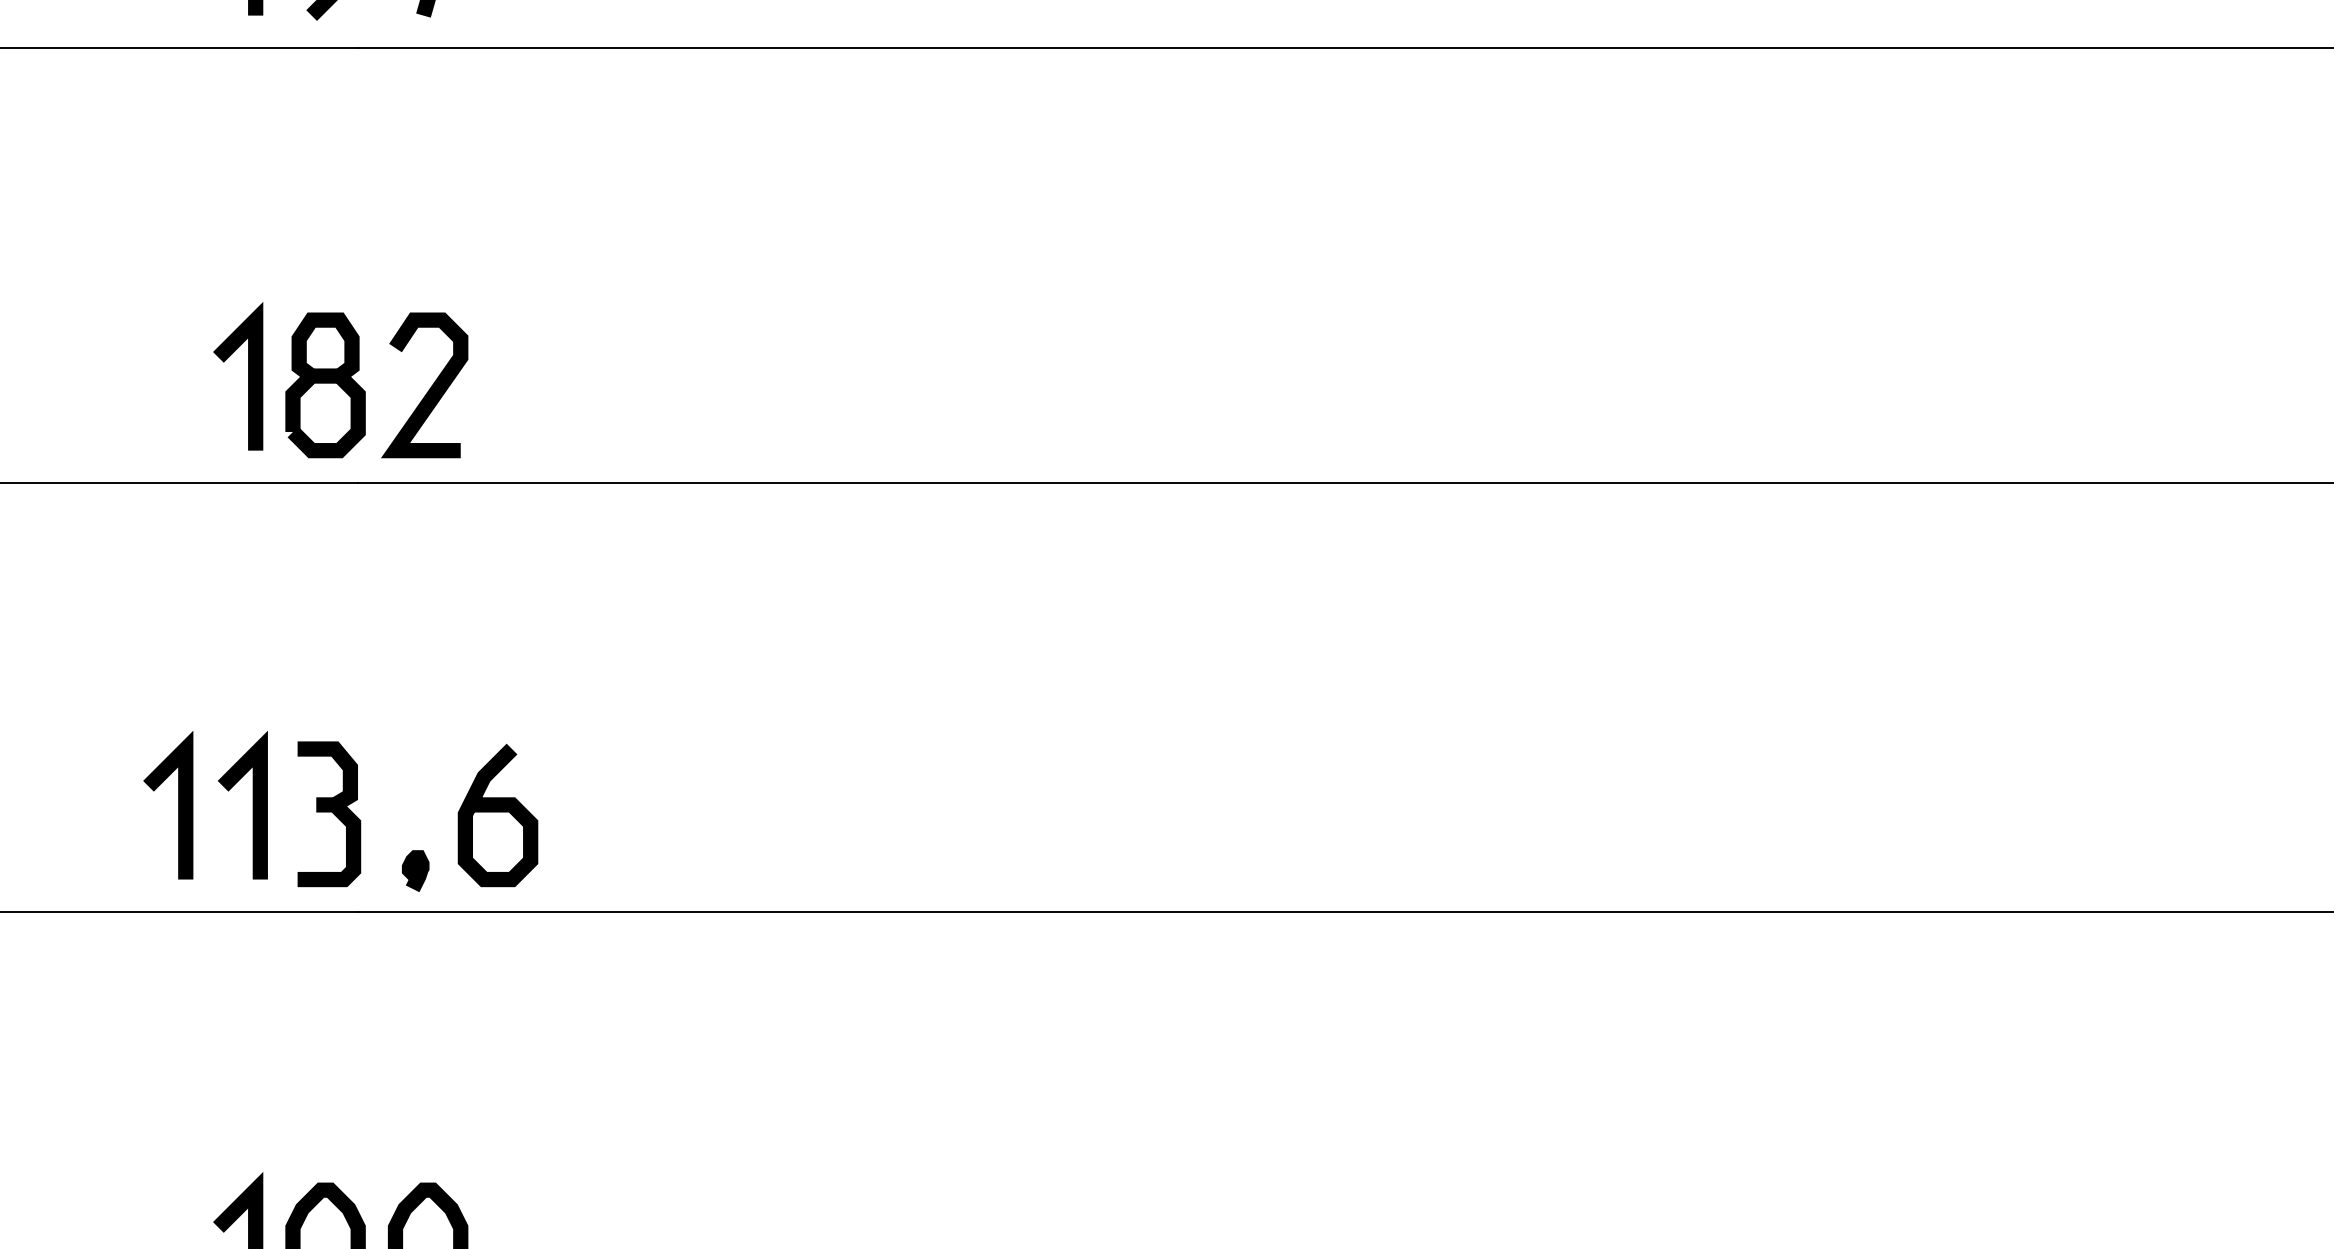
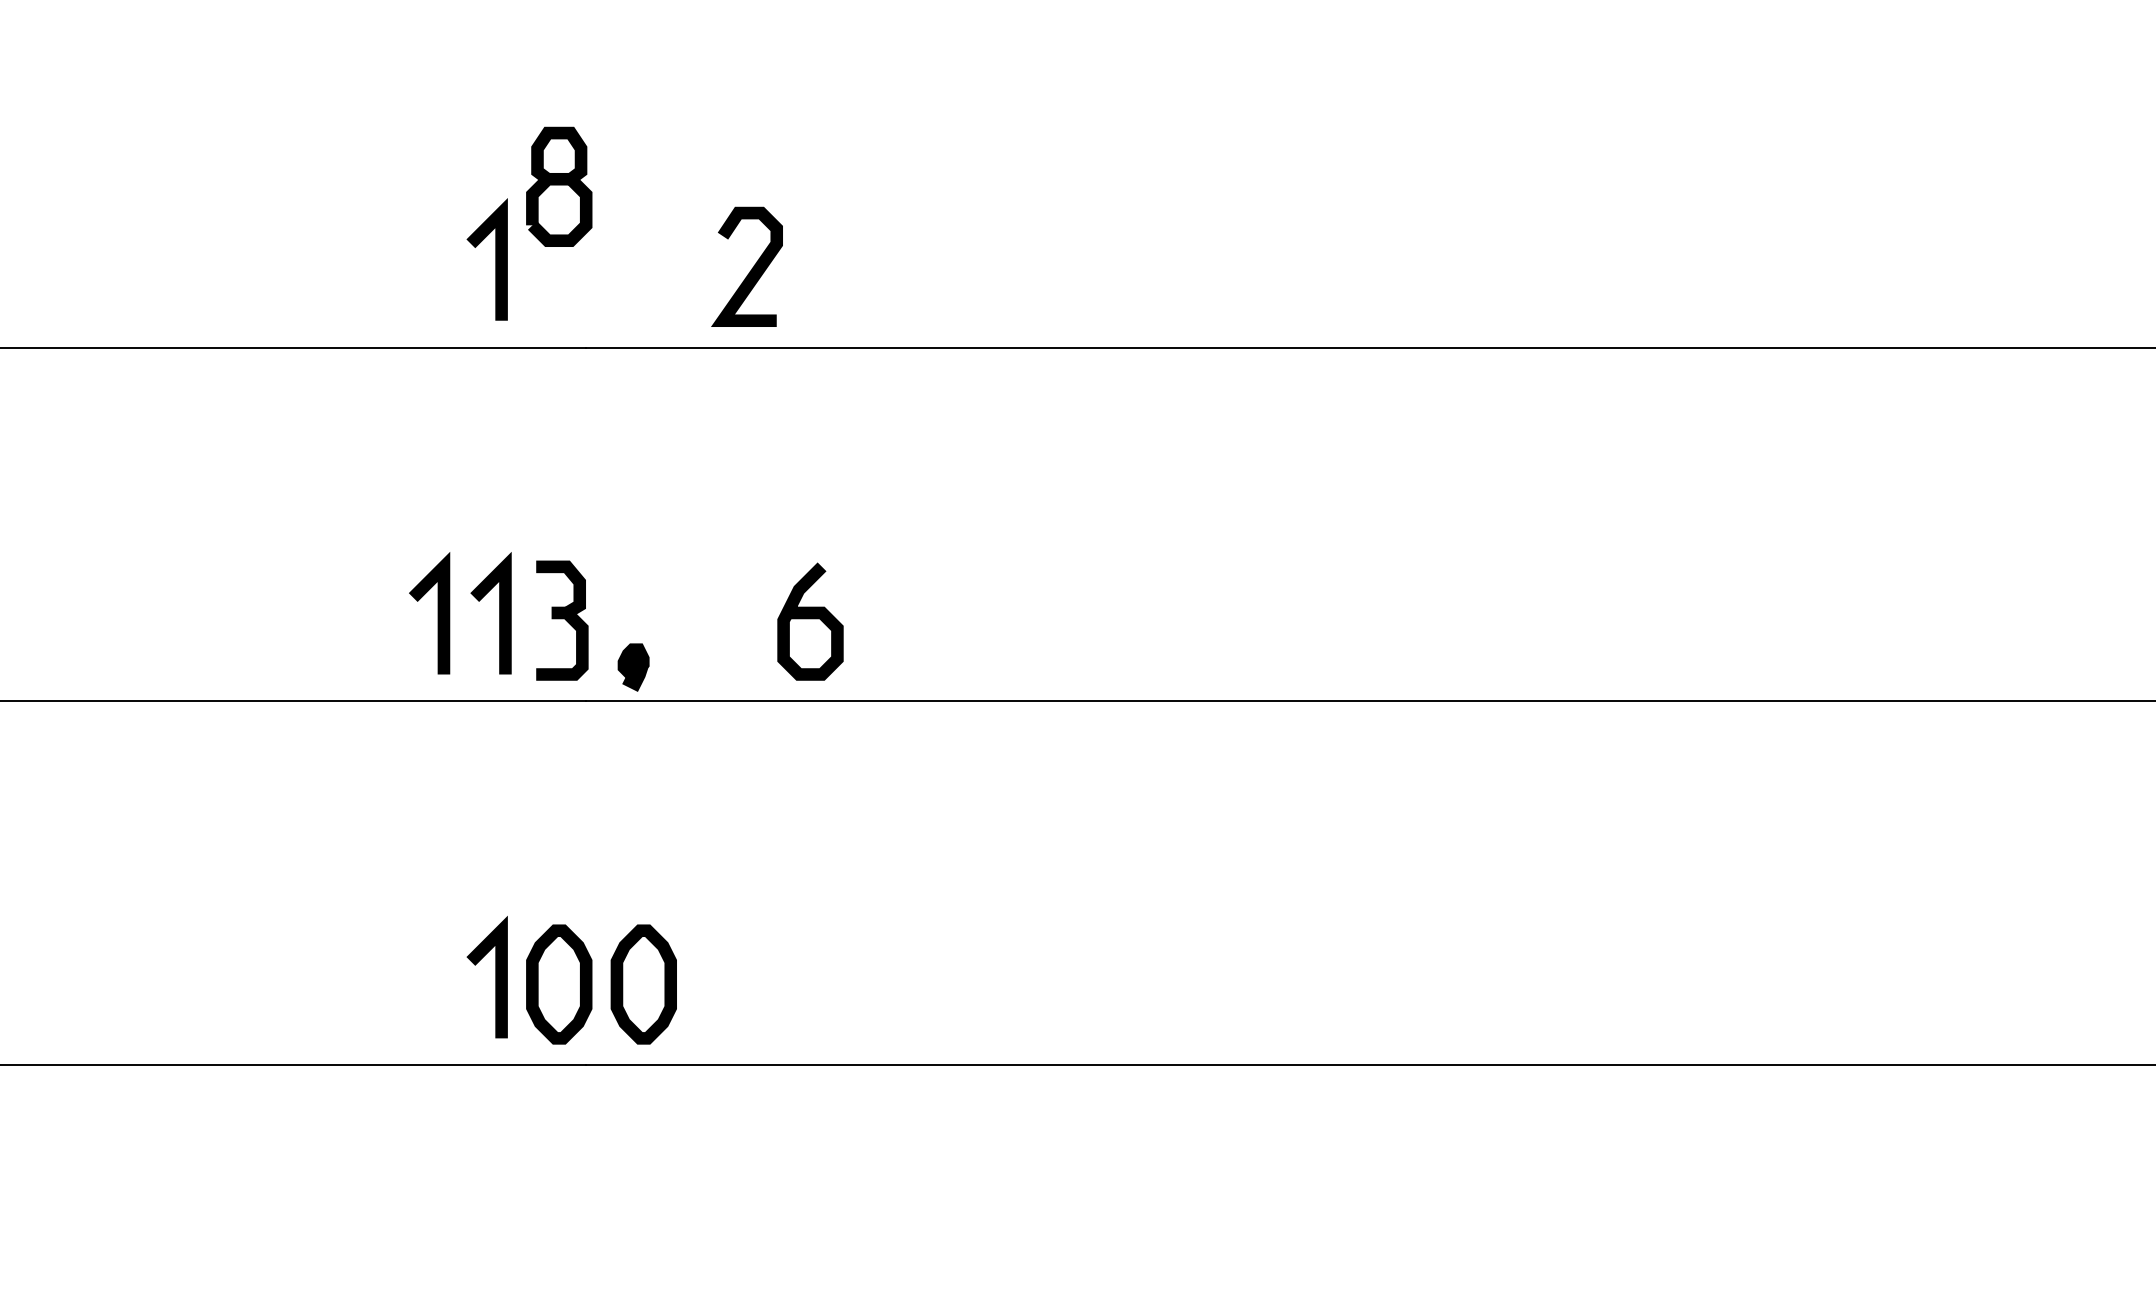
part: (325, 384) -> (559, 186), moved
curve: (430, 387) -> (751, 268), moved
curve: (498, 812) -> (810, 619), moved
part: (415, 871) -> (633, 667), size x1.4

